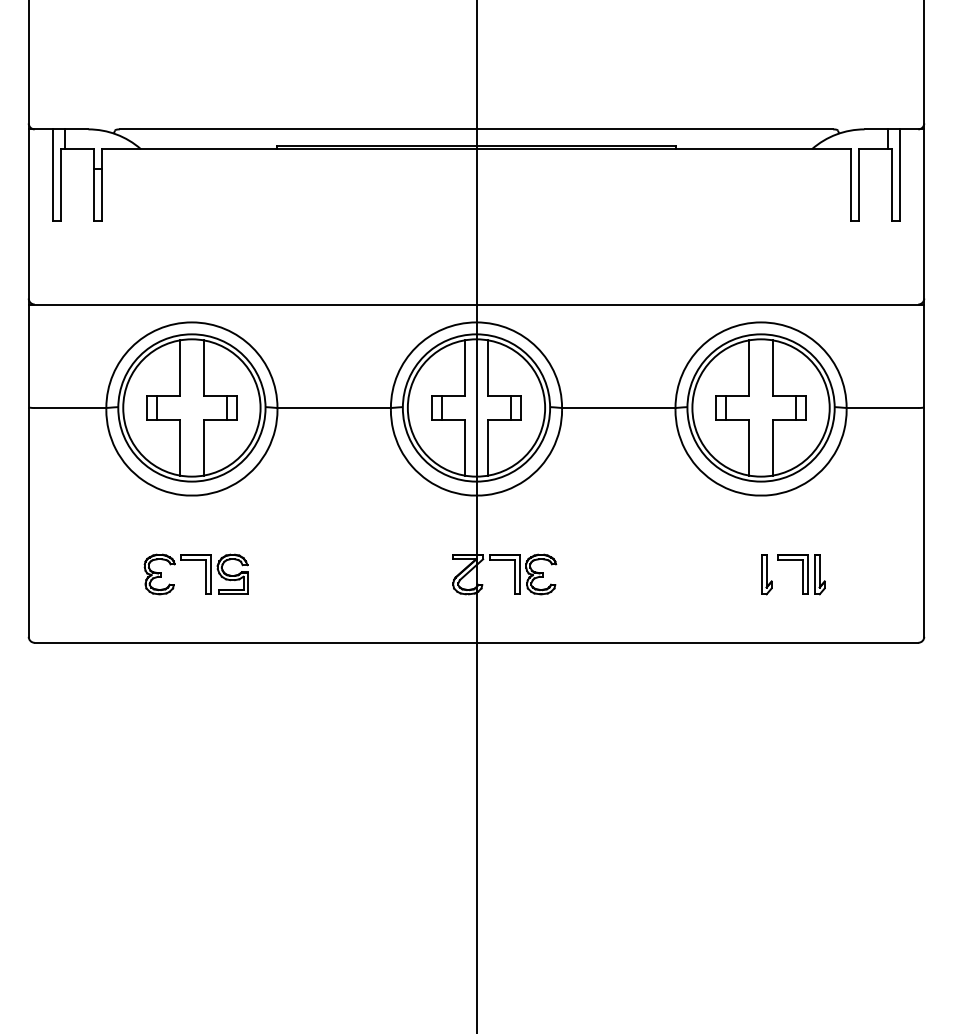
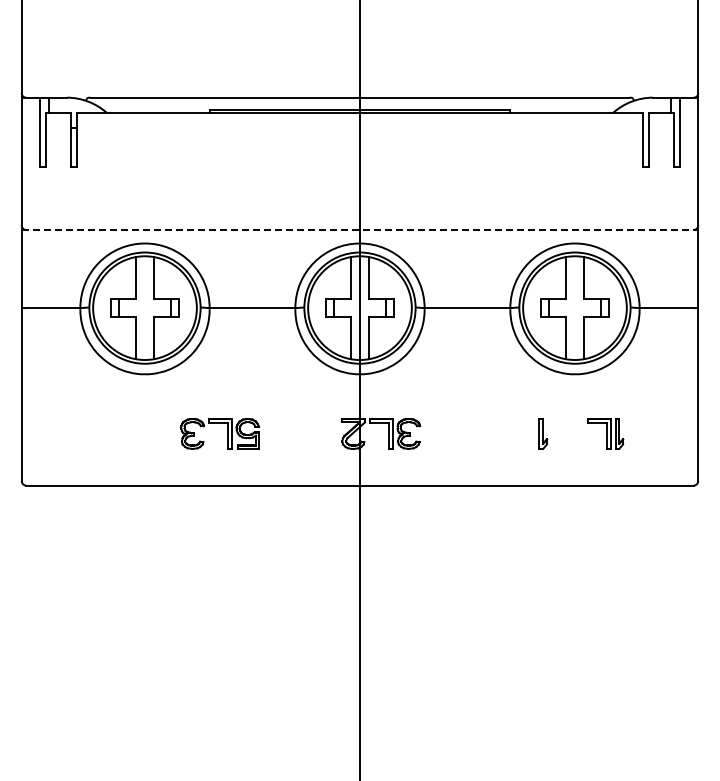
line: (477, 303) -> (360, 229), solid -> dashed
part: (205, 573) -> (227, 433), moved
part: (767, 573) -> (543, 433), moved

